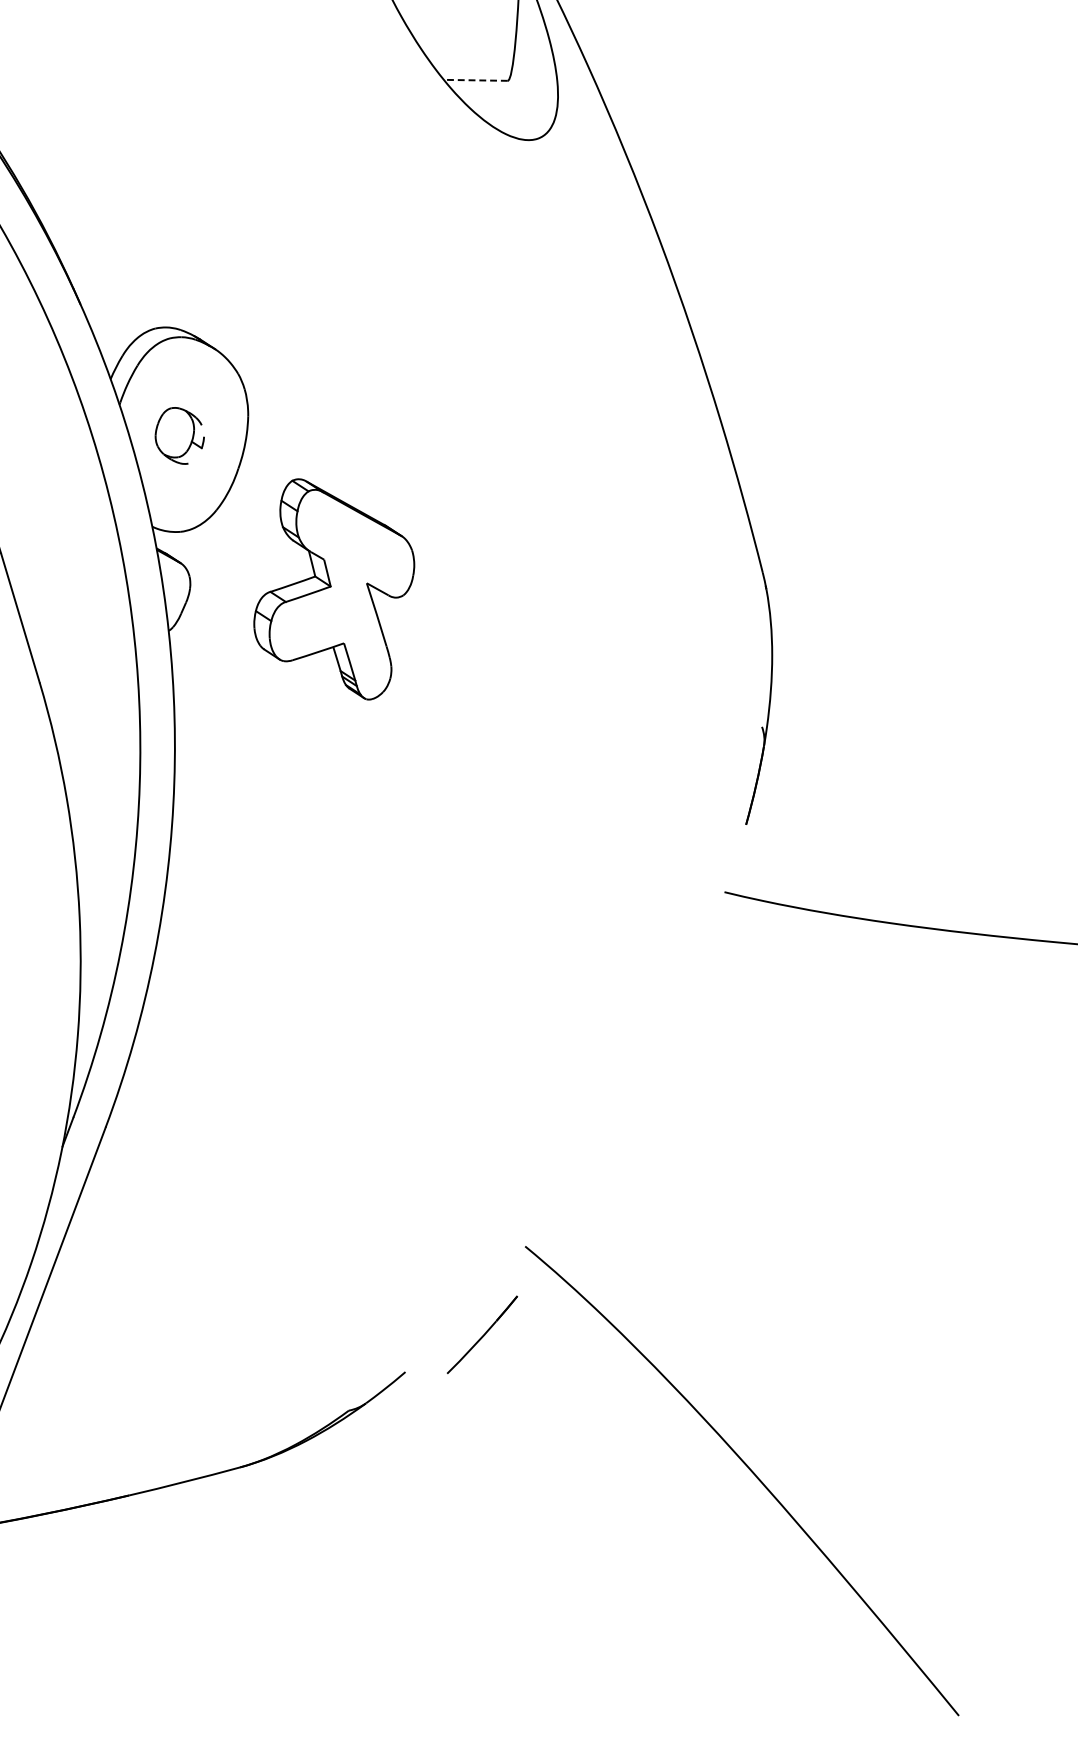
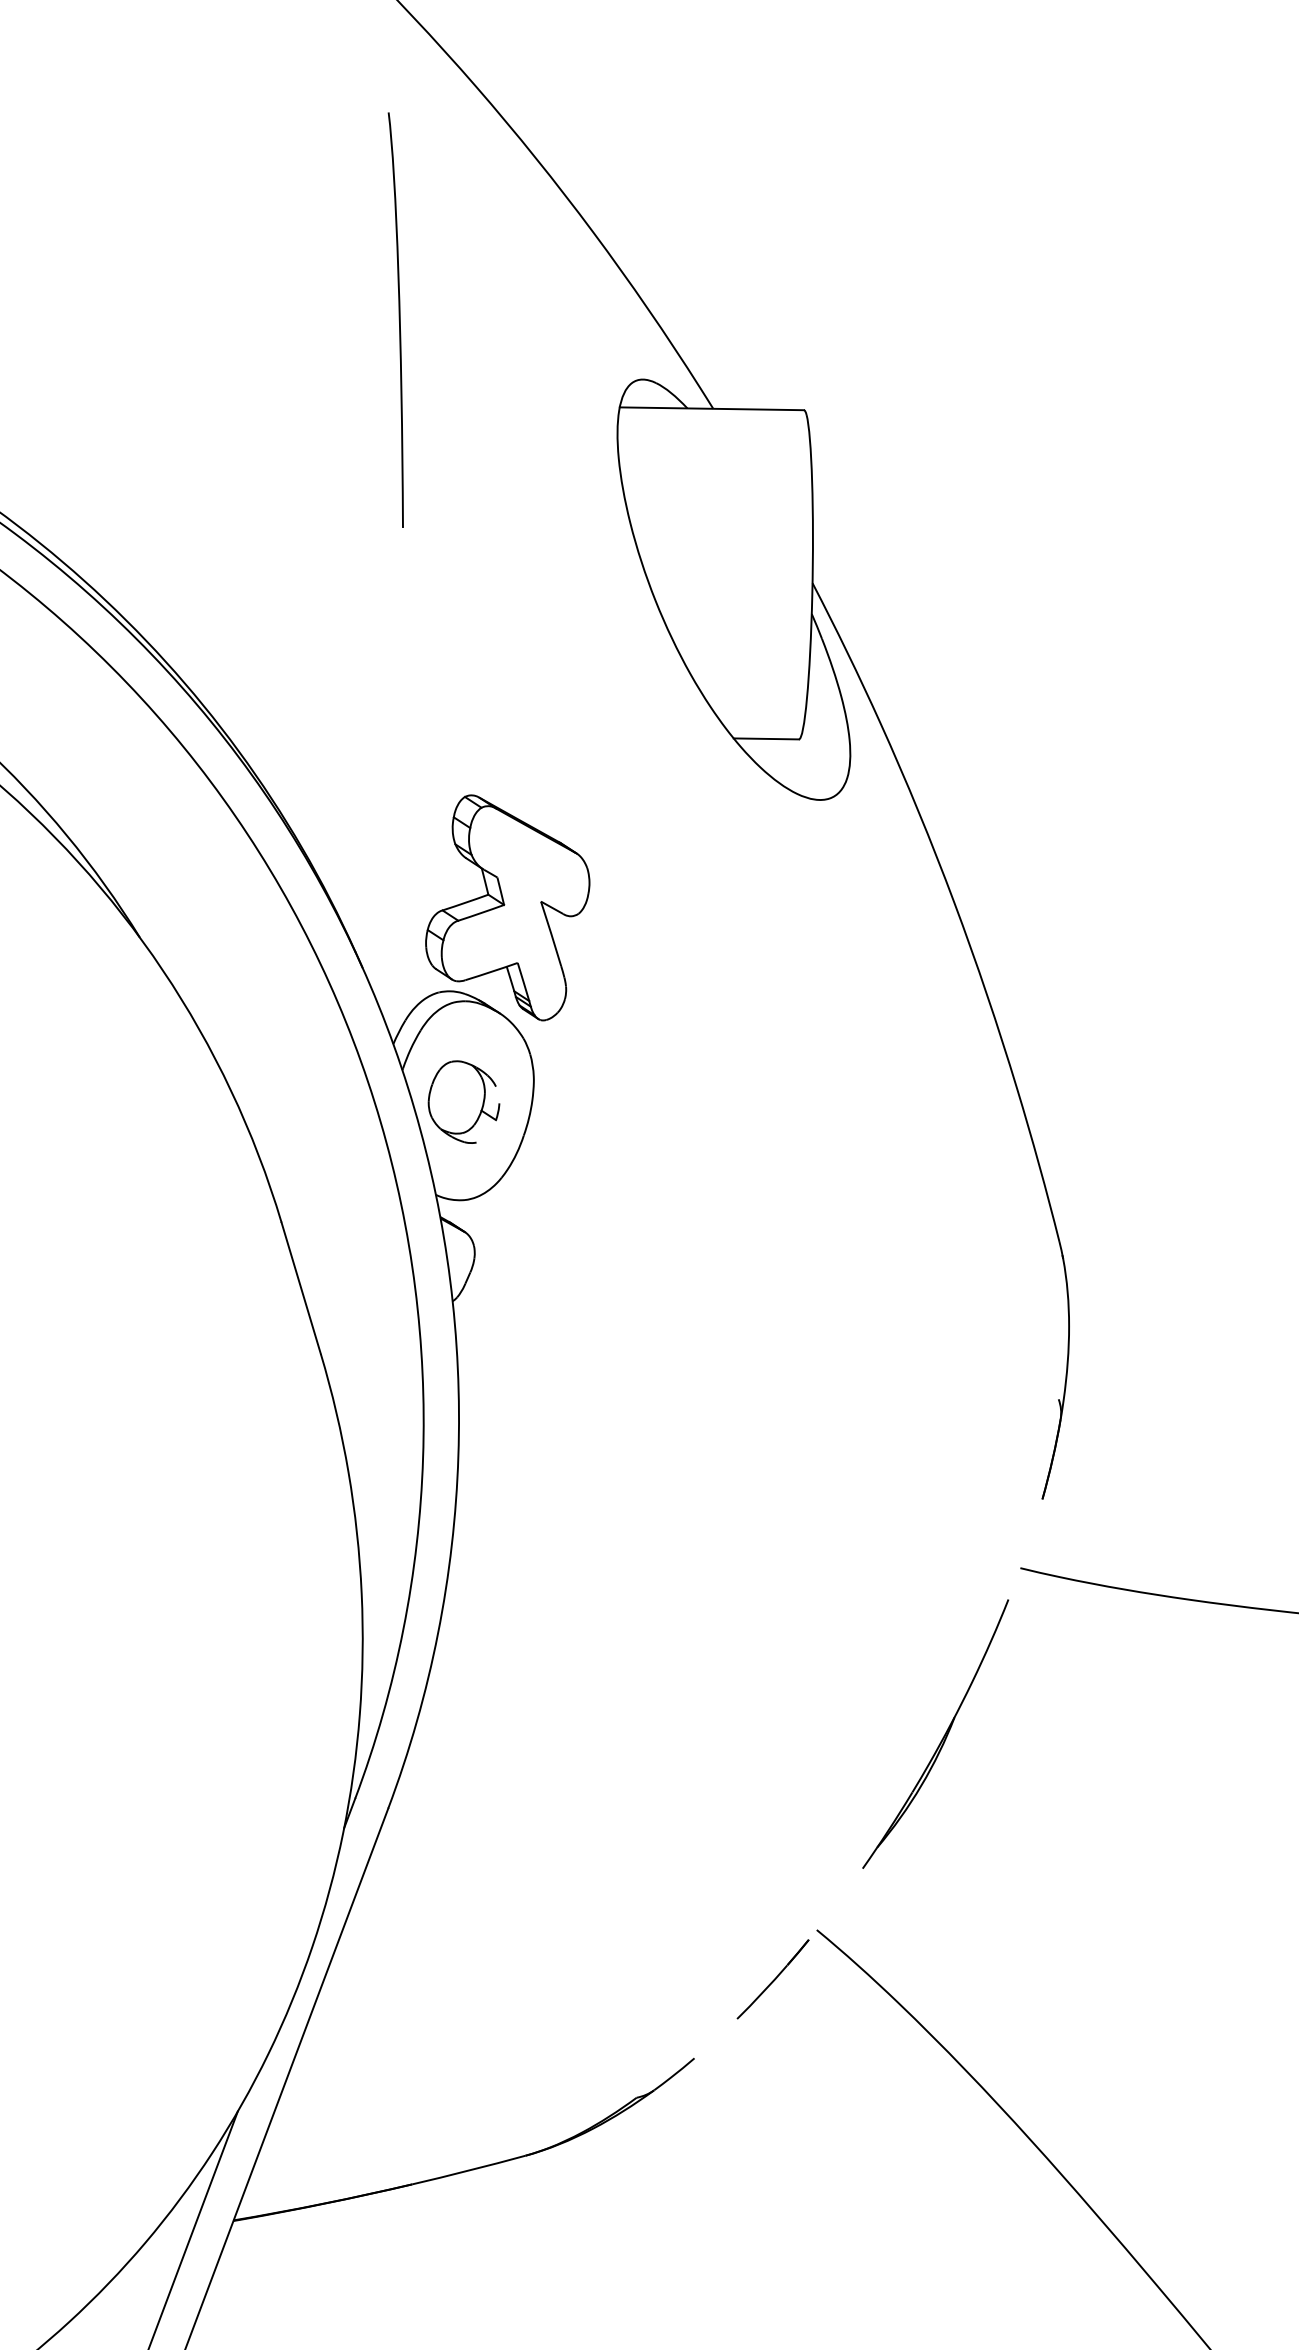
line: (475, 79) -> (766, 738), dashed -> solid
part: (179, 435) -> (463, 1101), size x1.43
part: (334, 589) -> (507, 907), moved
part: (648, 1057) -> (942, 1737), added
part: (481, 1335) -> (772, 1979), moved

